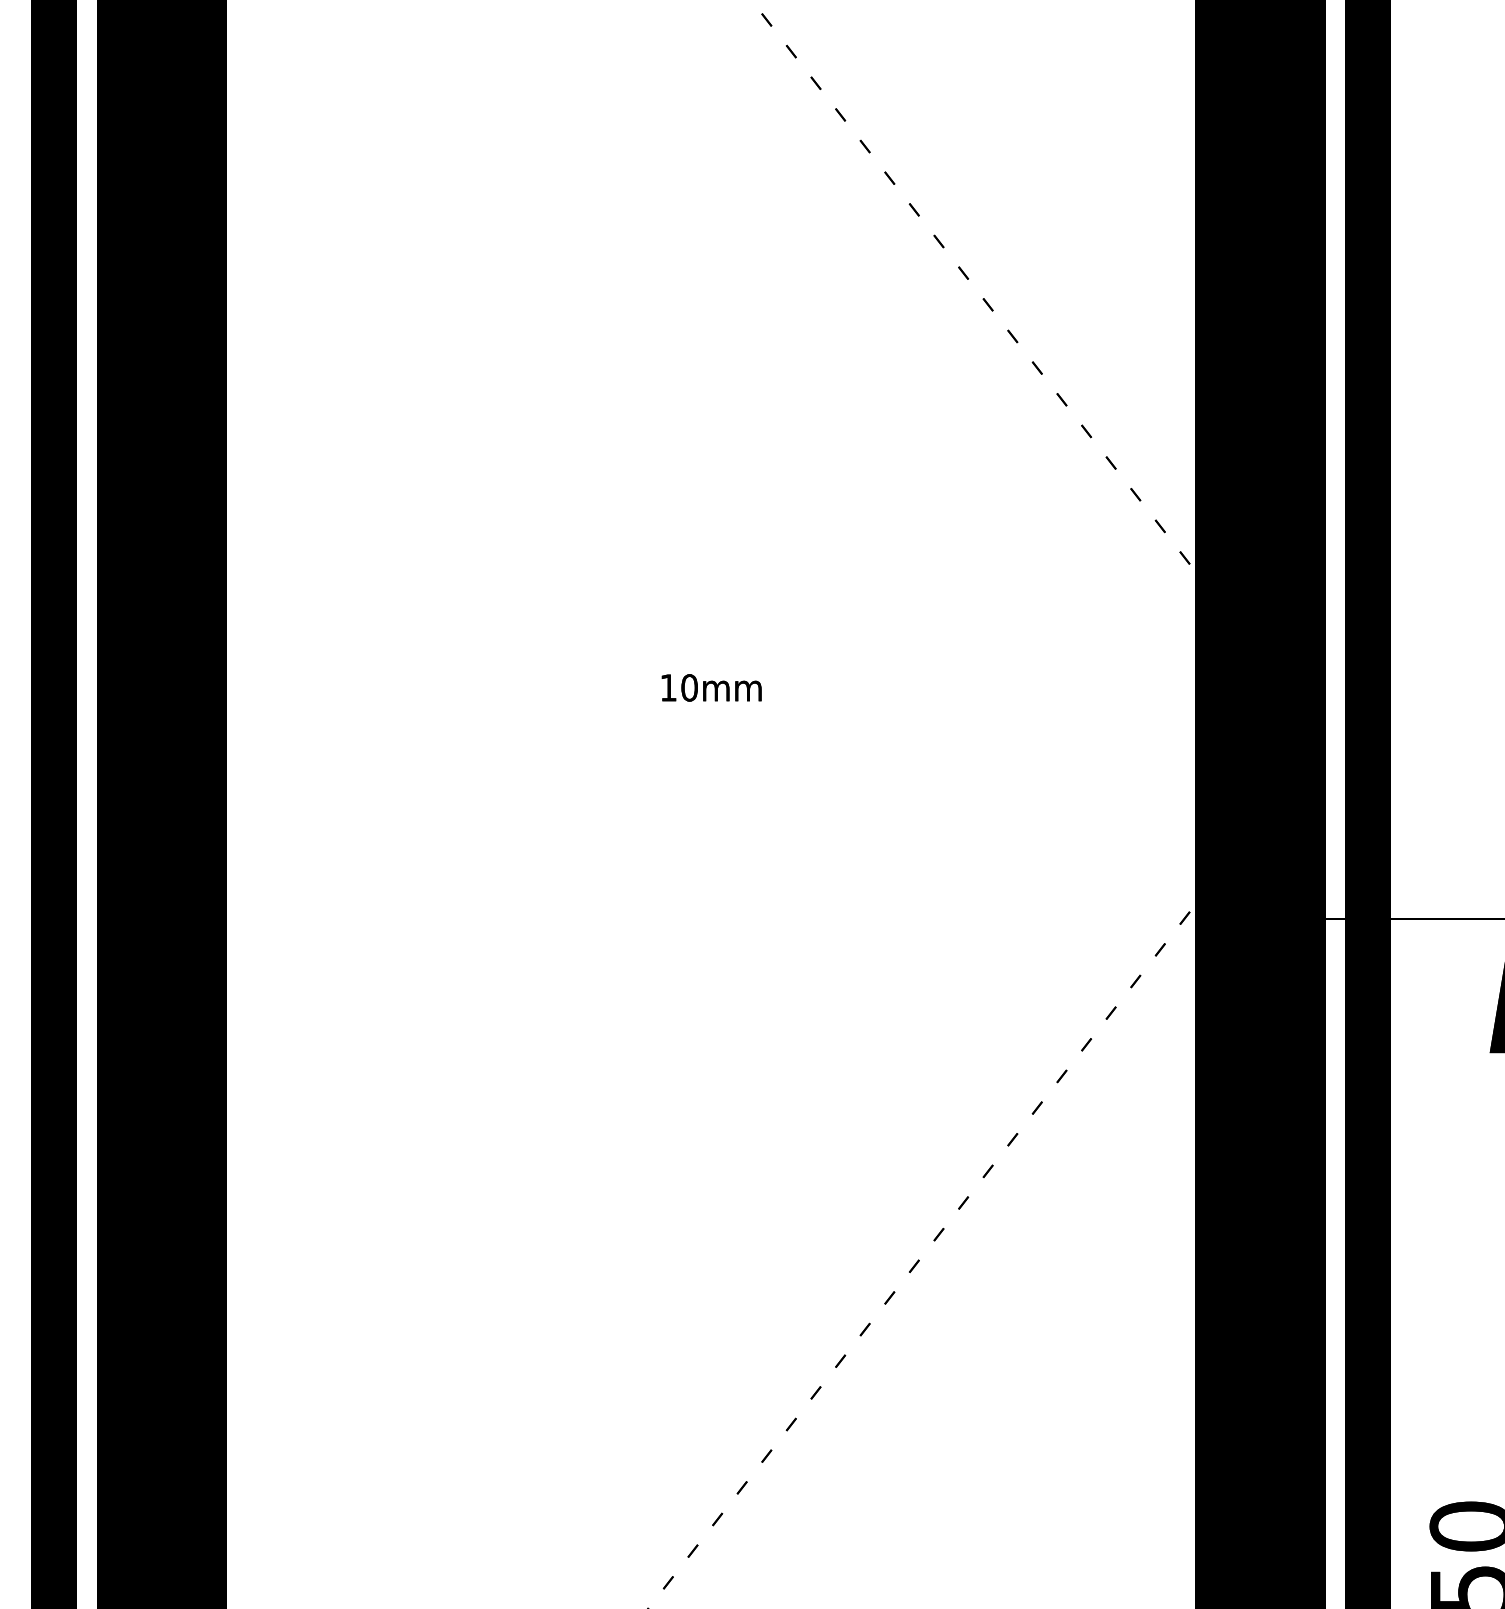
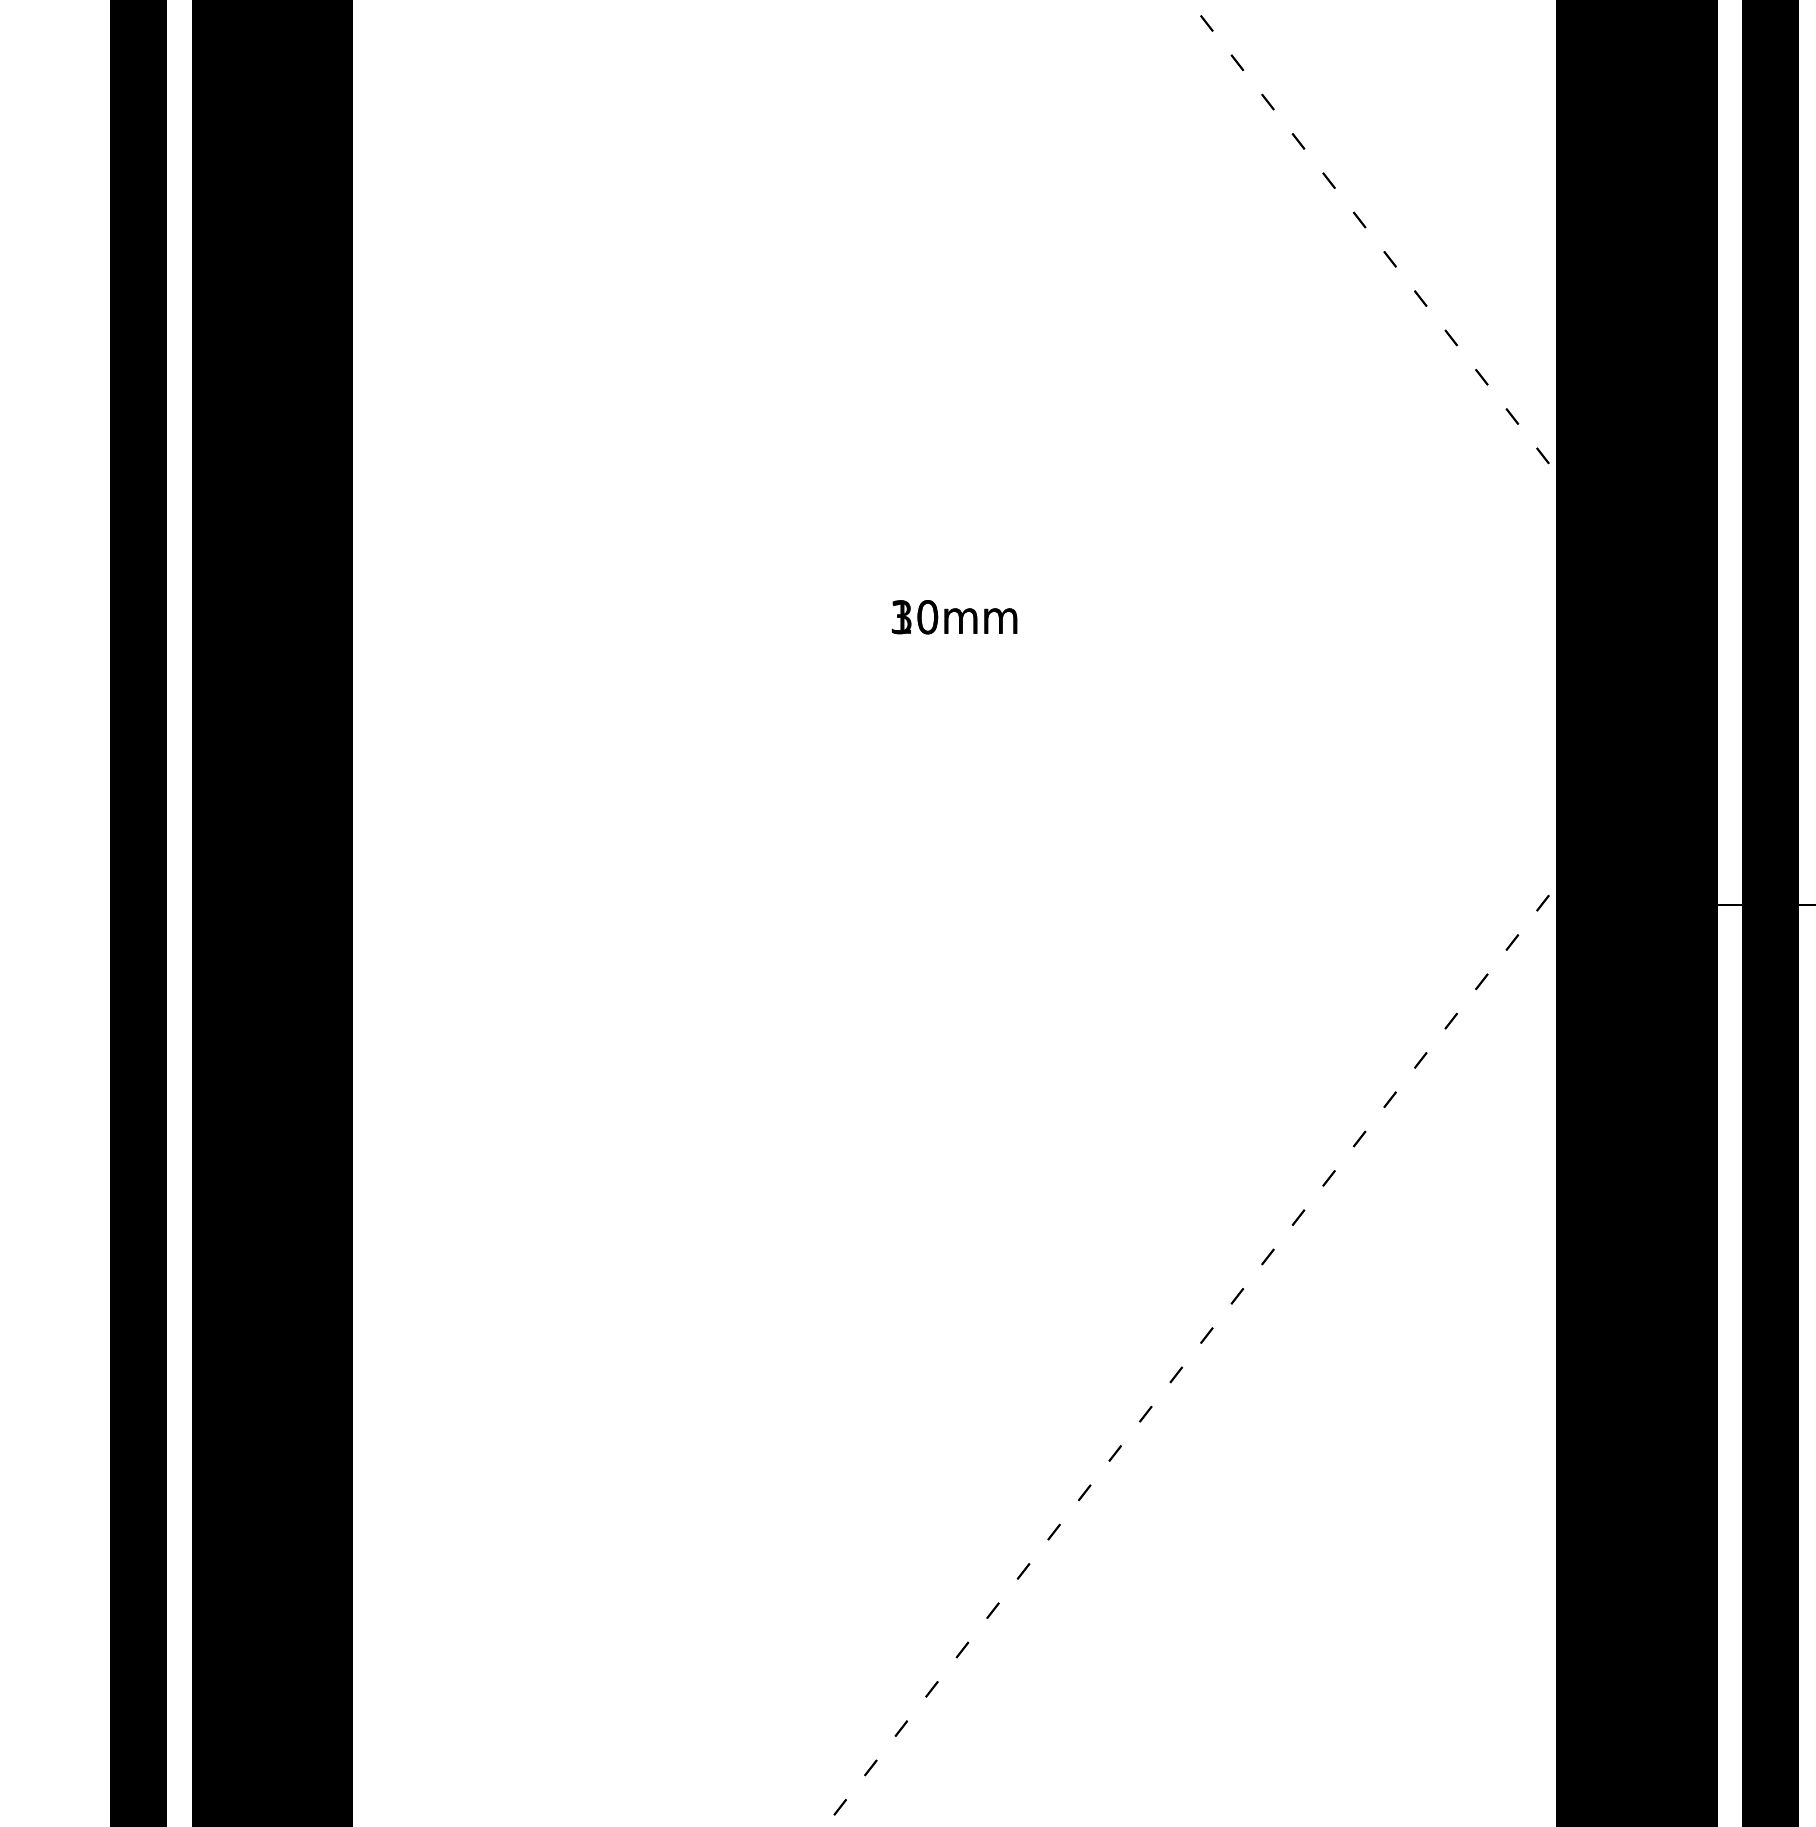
text: (668, 687) -> (901, 616), 10mm -> 30mm

